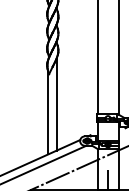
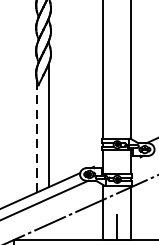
line: (48, 112) -> (37, 136), solid -> dashed

